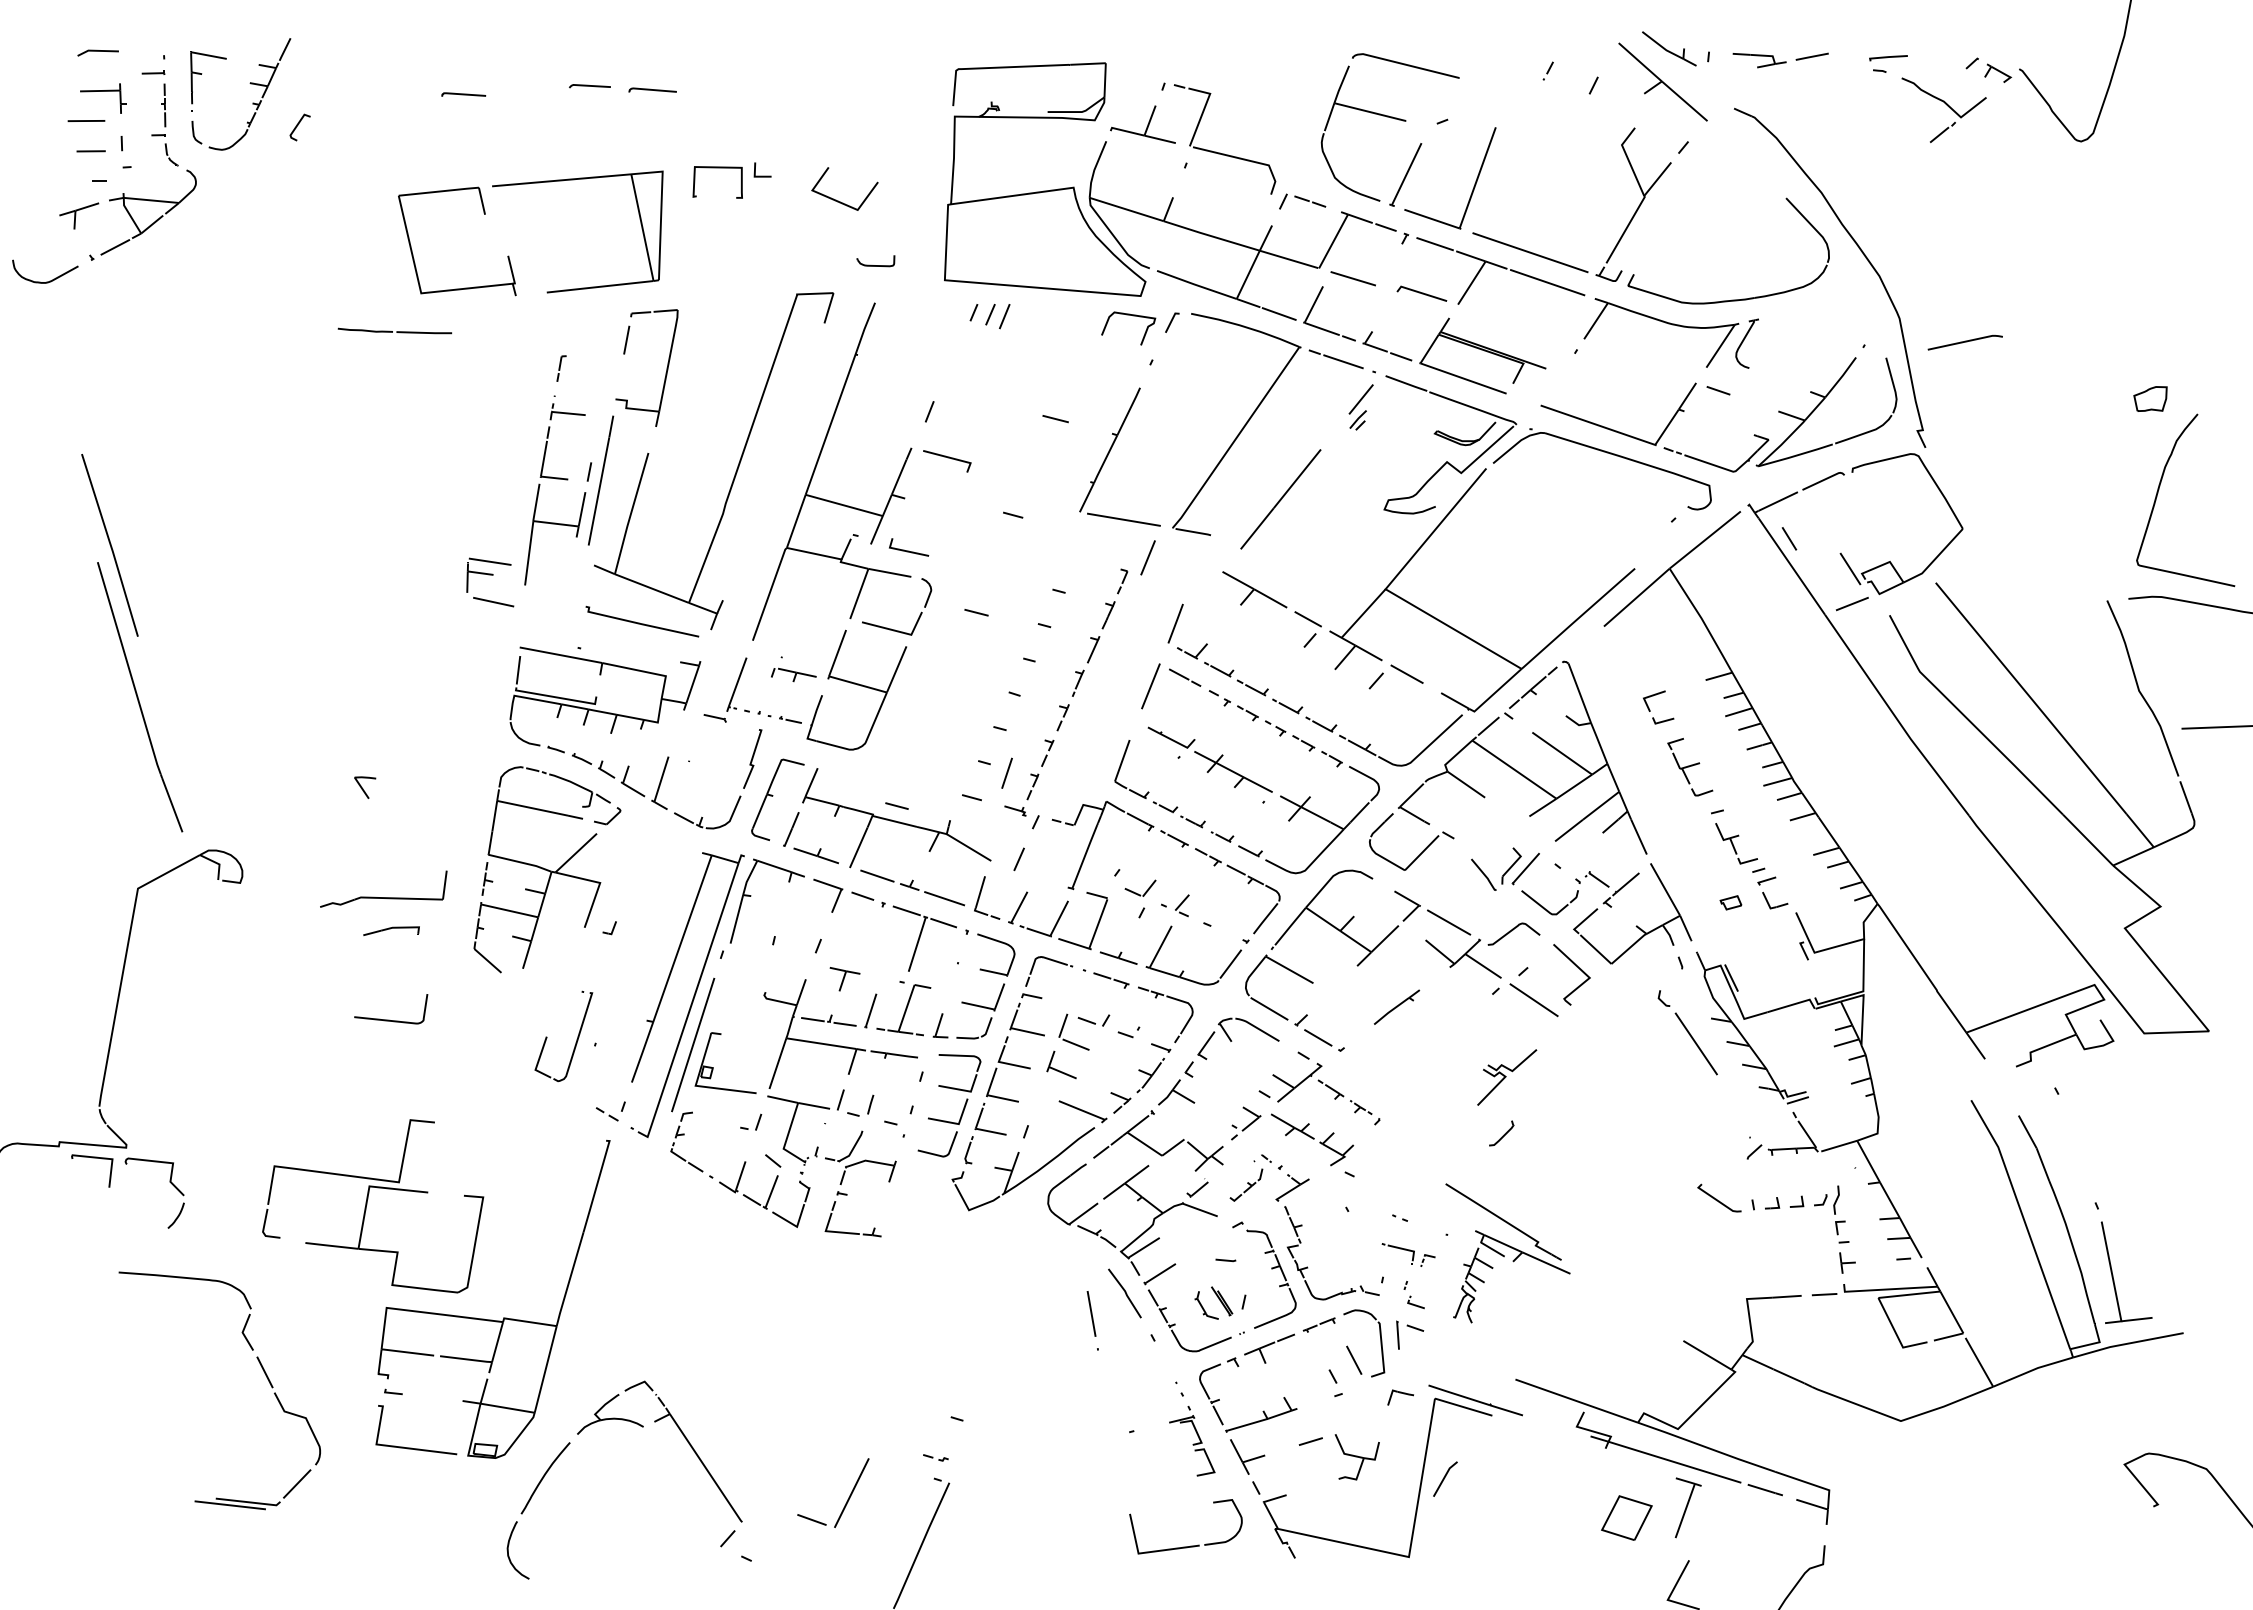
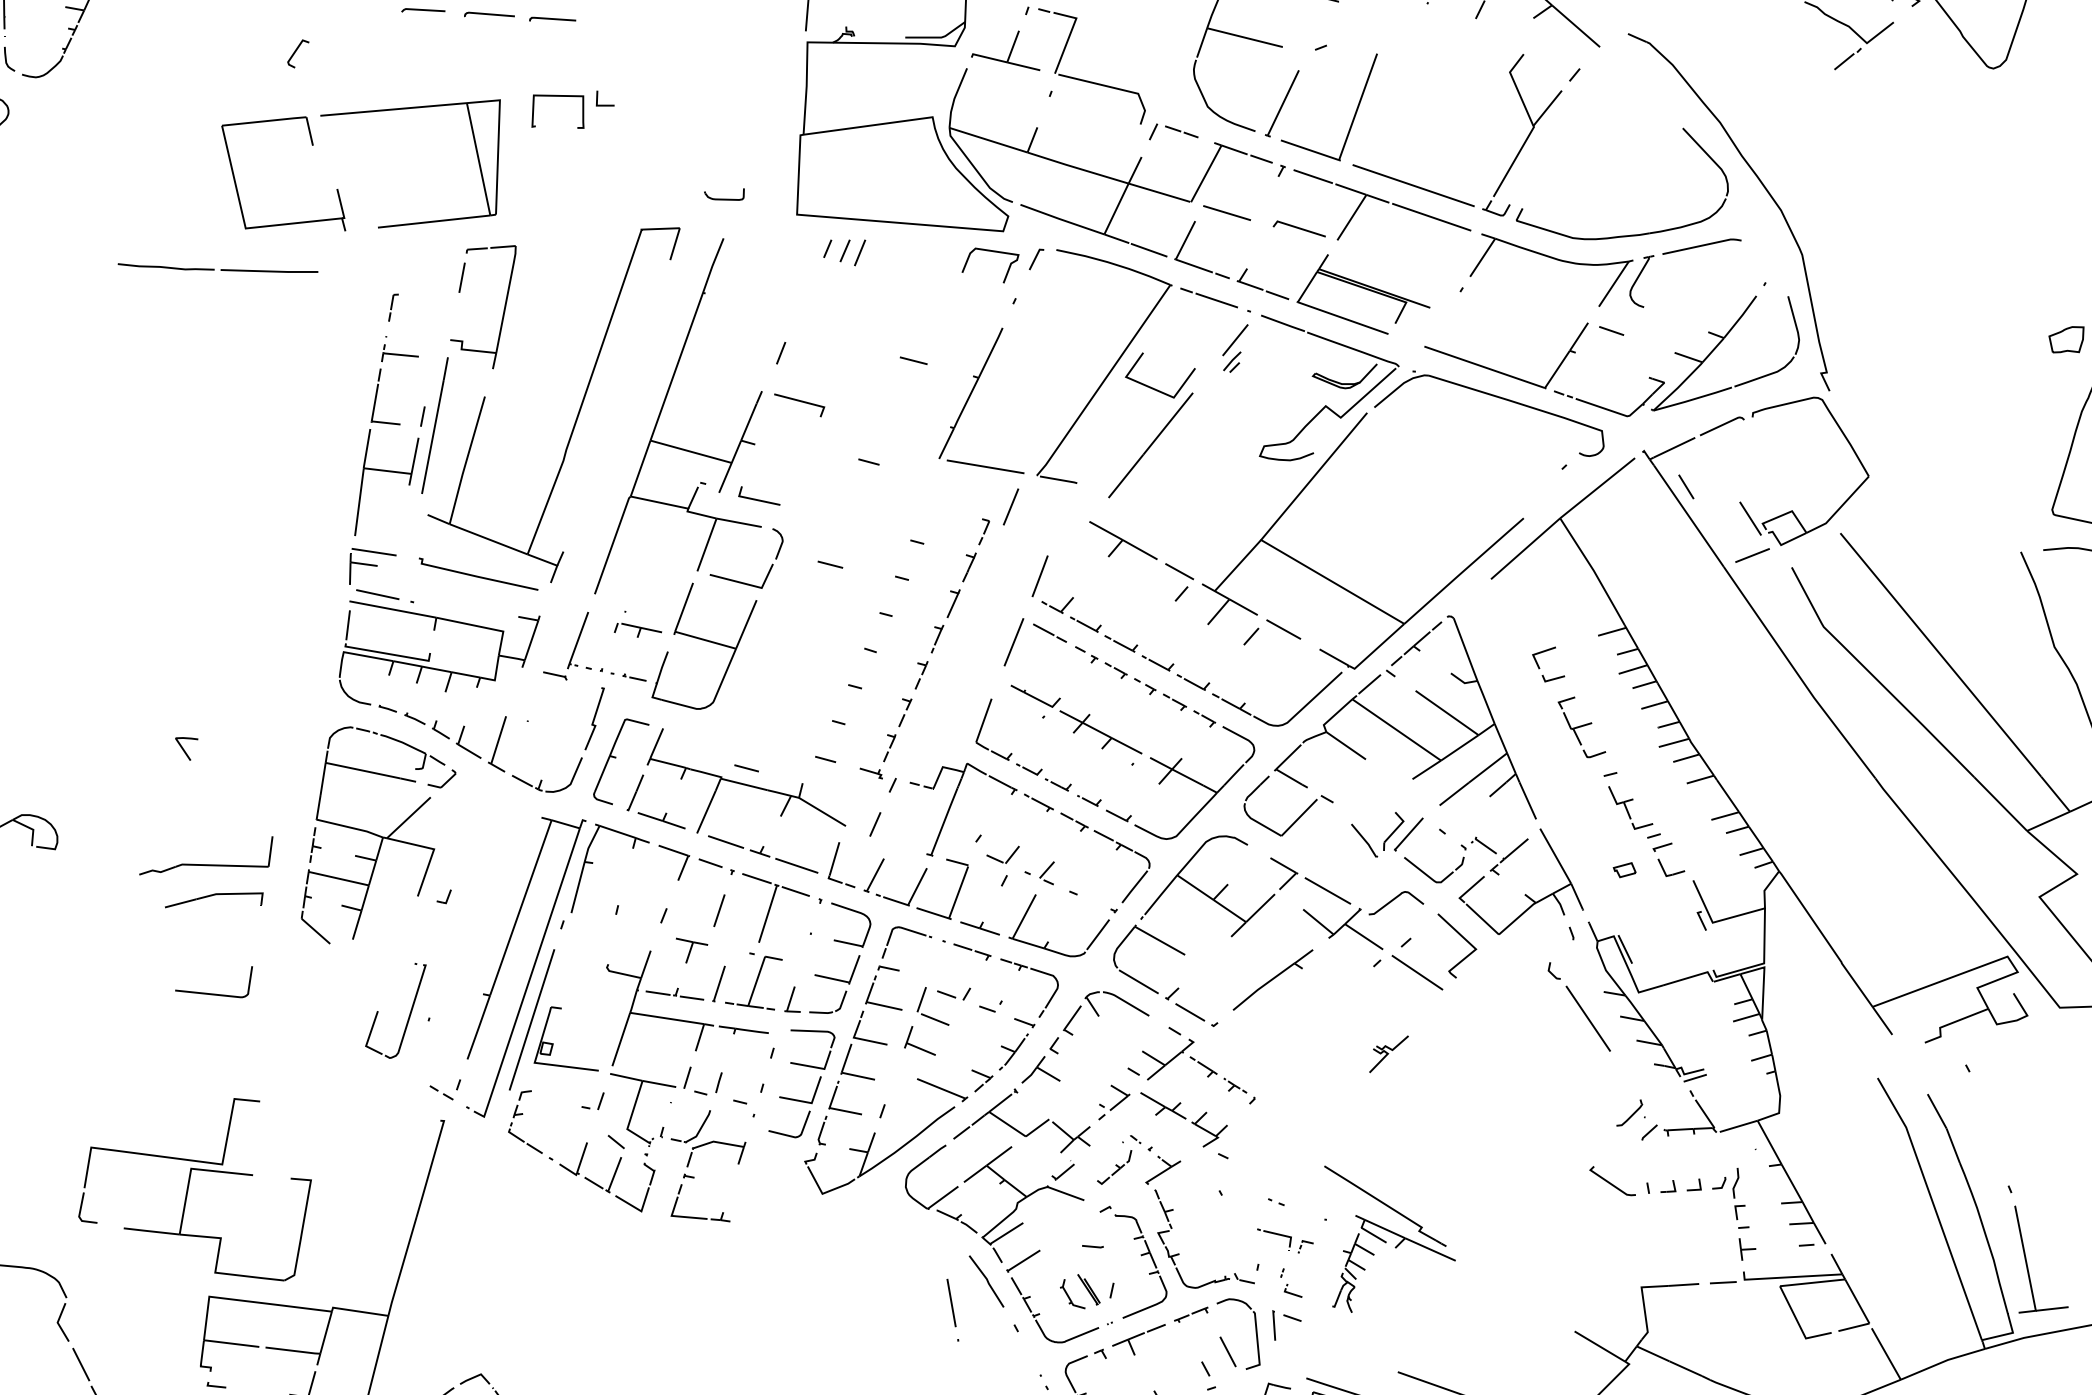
curve: (463, 94) -> (552, 19), moved
line: (298, 125) -> (296, 51), moved
line: (838, 200) -> (1153, 387), moved
part: (394, 330) -> (217, 267), size x1.67
line: (1964, 342) -> (1701, 246), moved
part: (490, 575) -> (374, 566), moved
line: (1006, 772) -> (718, 909), moved
part: (391, 930) -> (214, 899), size x1.67
part: (1396, 1007) -> (1272, 980), size x1.67
part: (1506, 1077) -> (1388, 1054), size x0.62
part: (1501, 1133) -> (1629, 1113), moved

